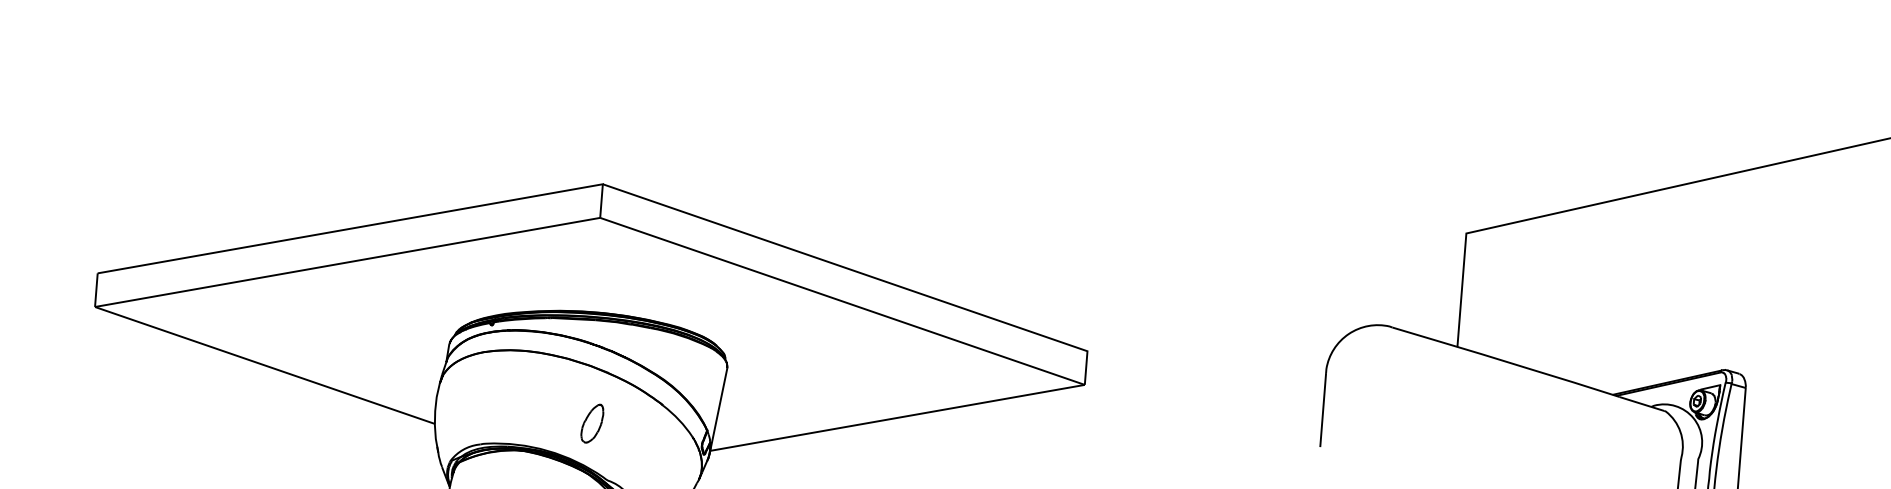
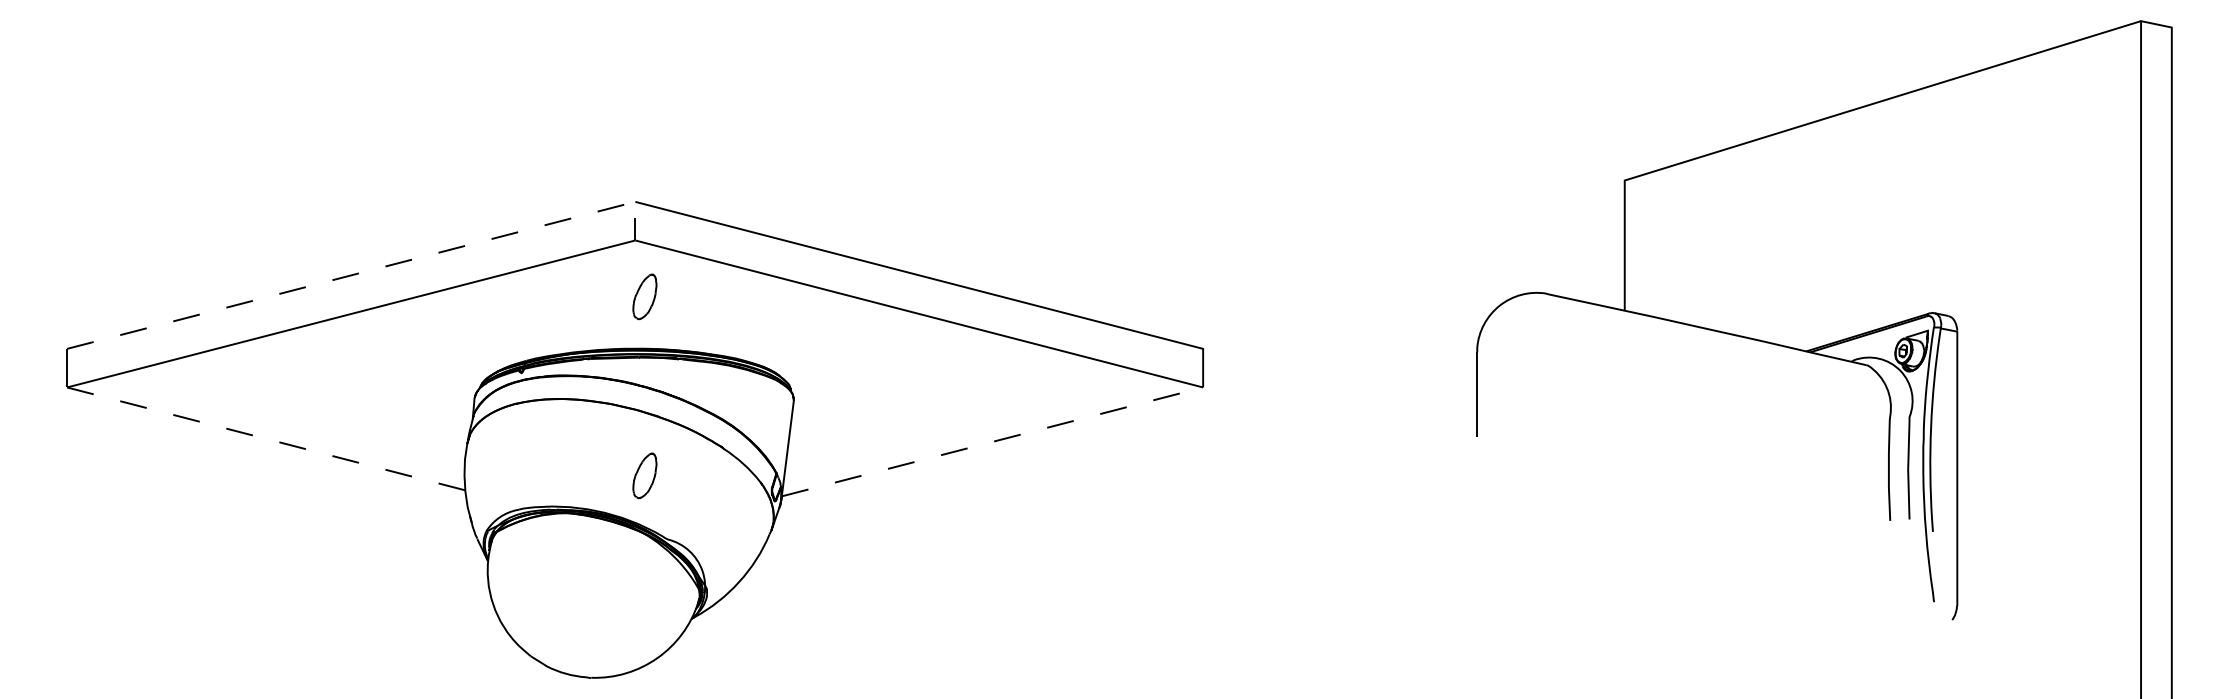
line: (368, 225) -> (371, 270), solid -> dashed
part: (604, 267) -> (644, 296), added
line: (265, 365) -> (266, 438), solid -> dashed
line: (897, 417) -> (992, 441), solid -> dashed

